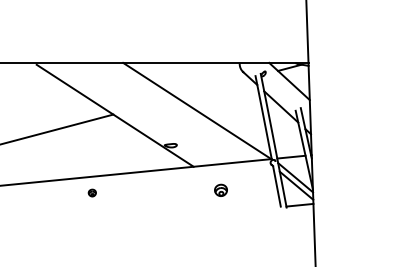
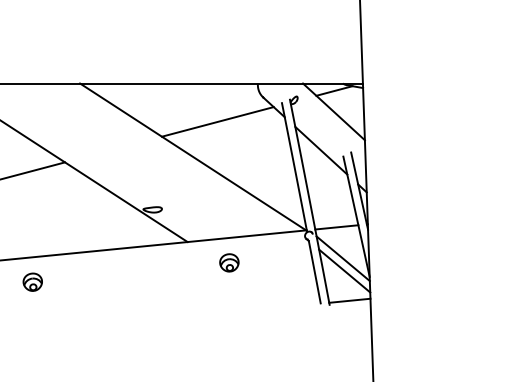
line: (213, 87) -> (217, 121), added
part: (220, 189) -> (228, 261), moved
part: (92, 192) -> (33, 281), size x1.67

